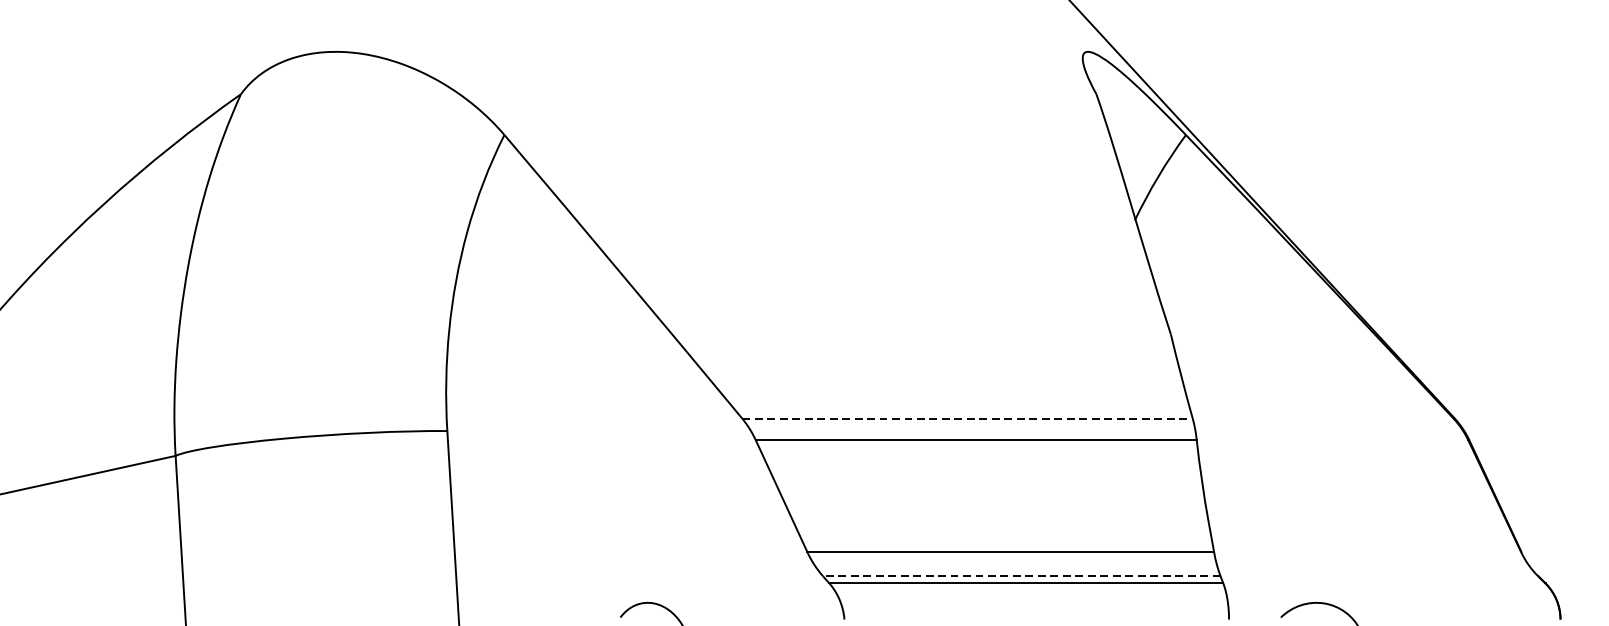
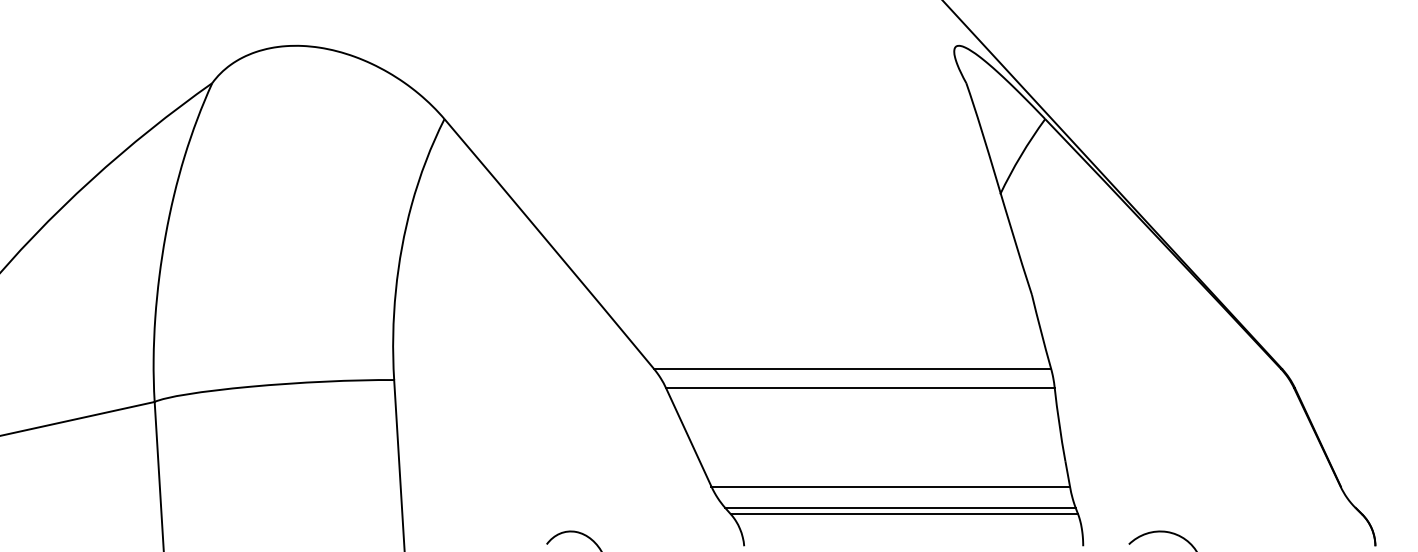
line: (967, 419) -> (852, 369), dashed -> solid
line: (1021, 576) -> (900, 508), dashed -> solid

